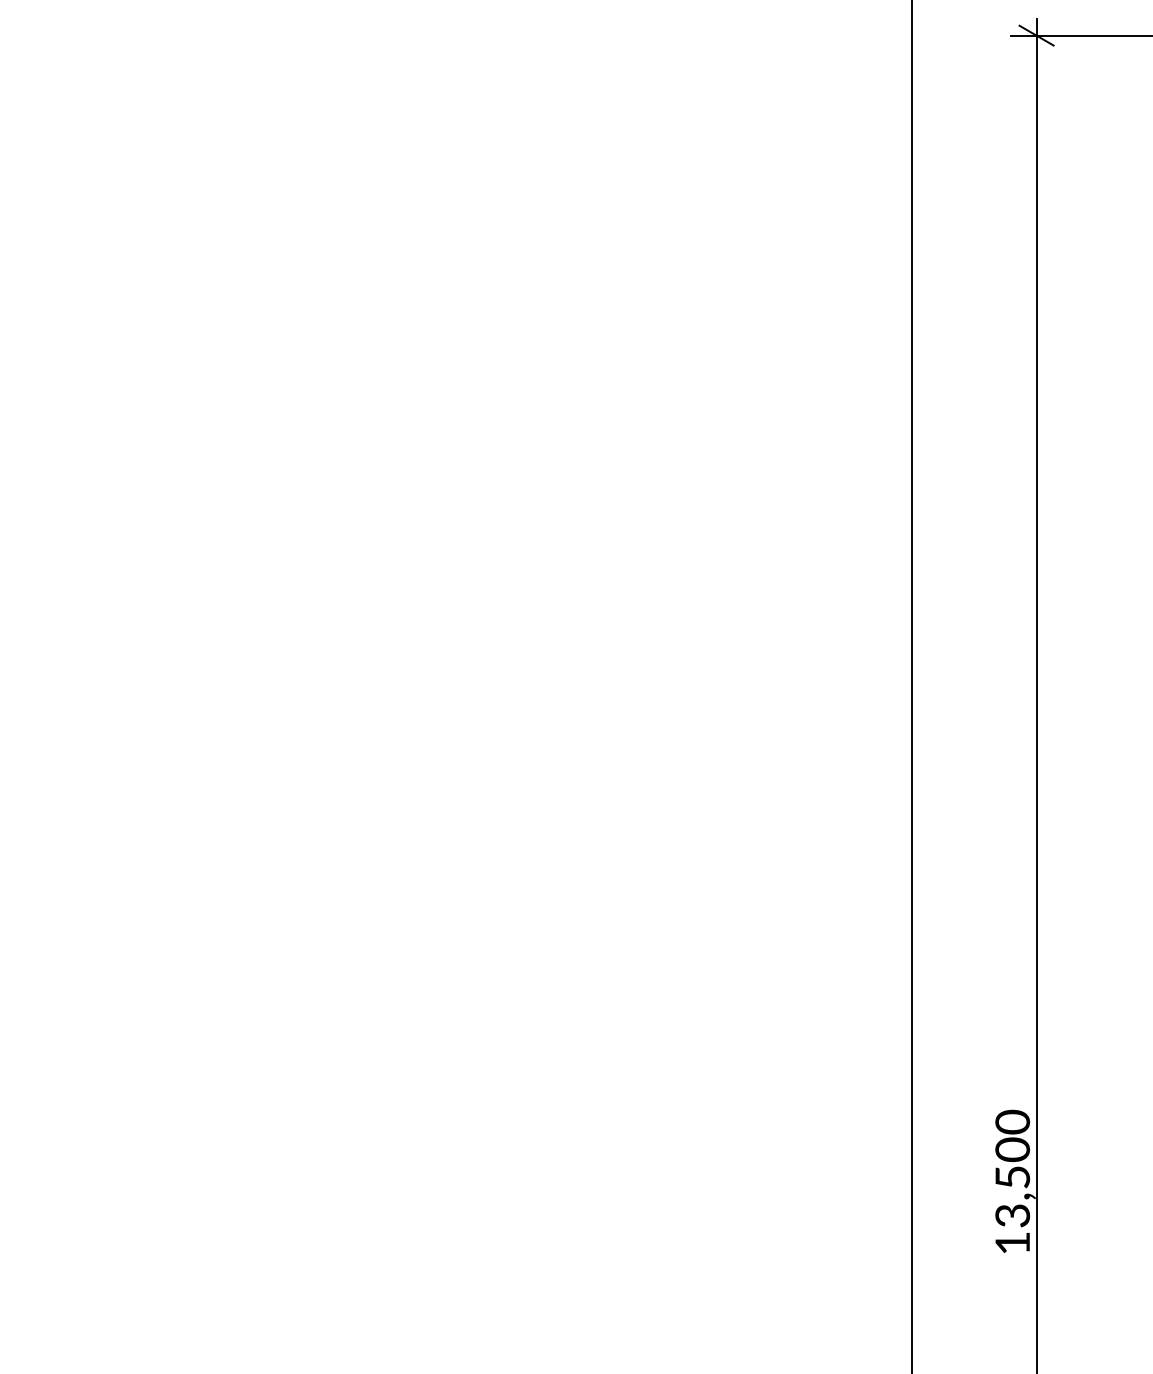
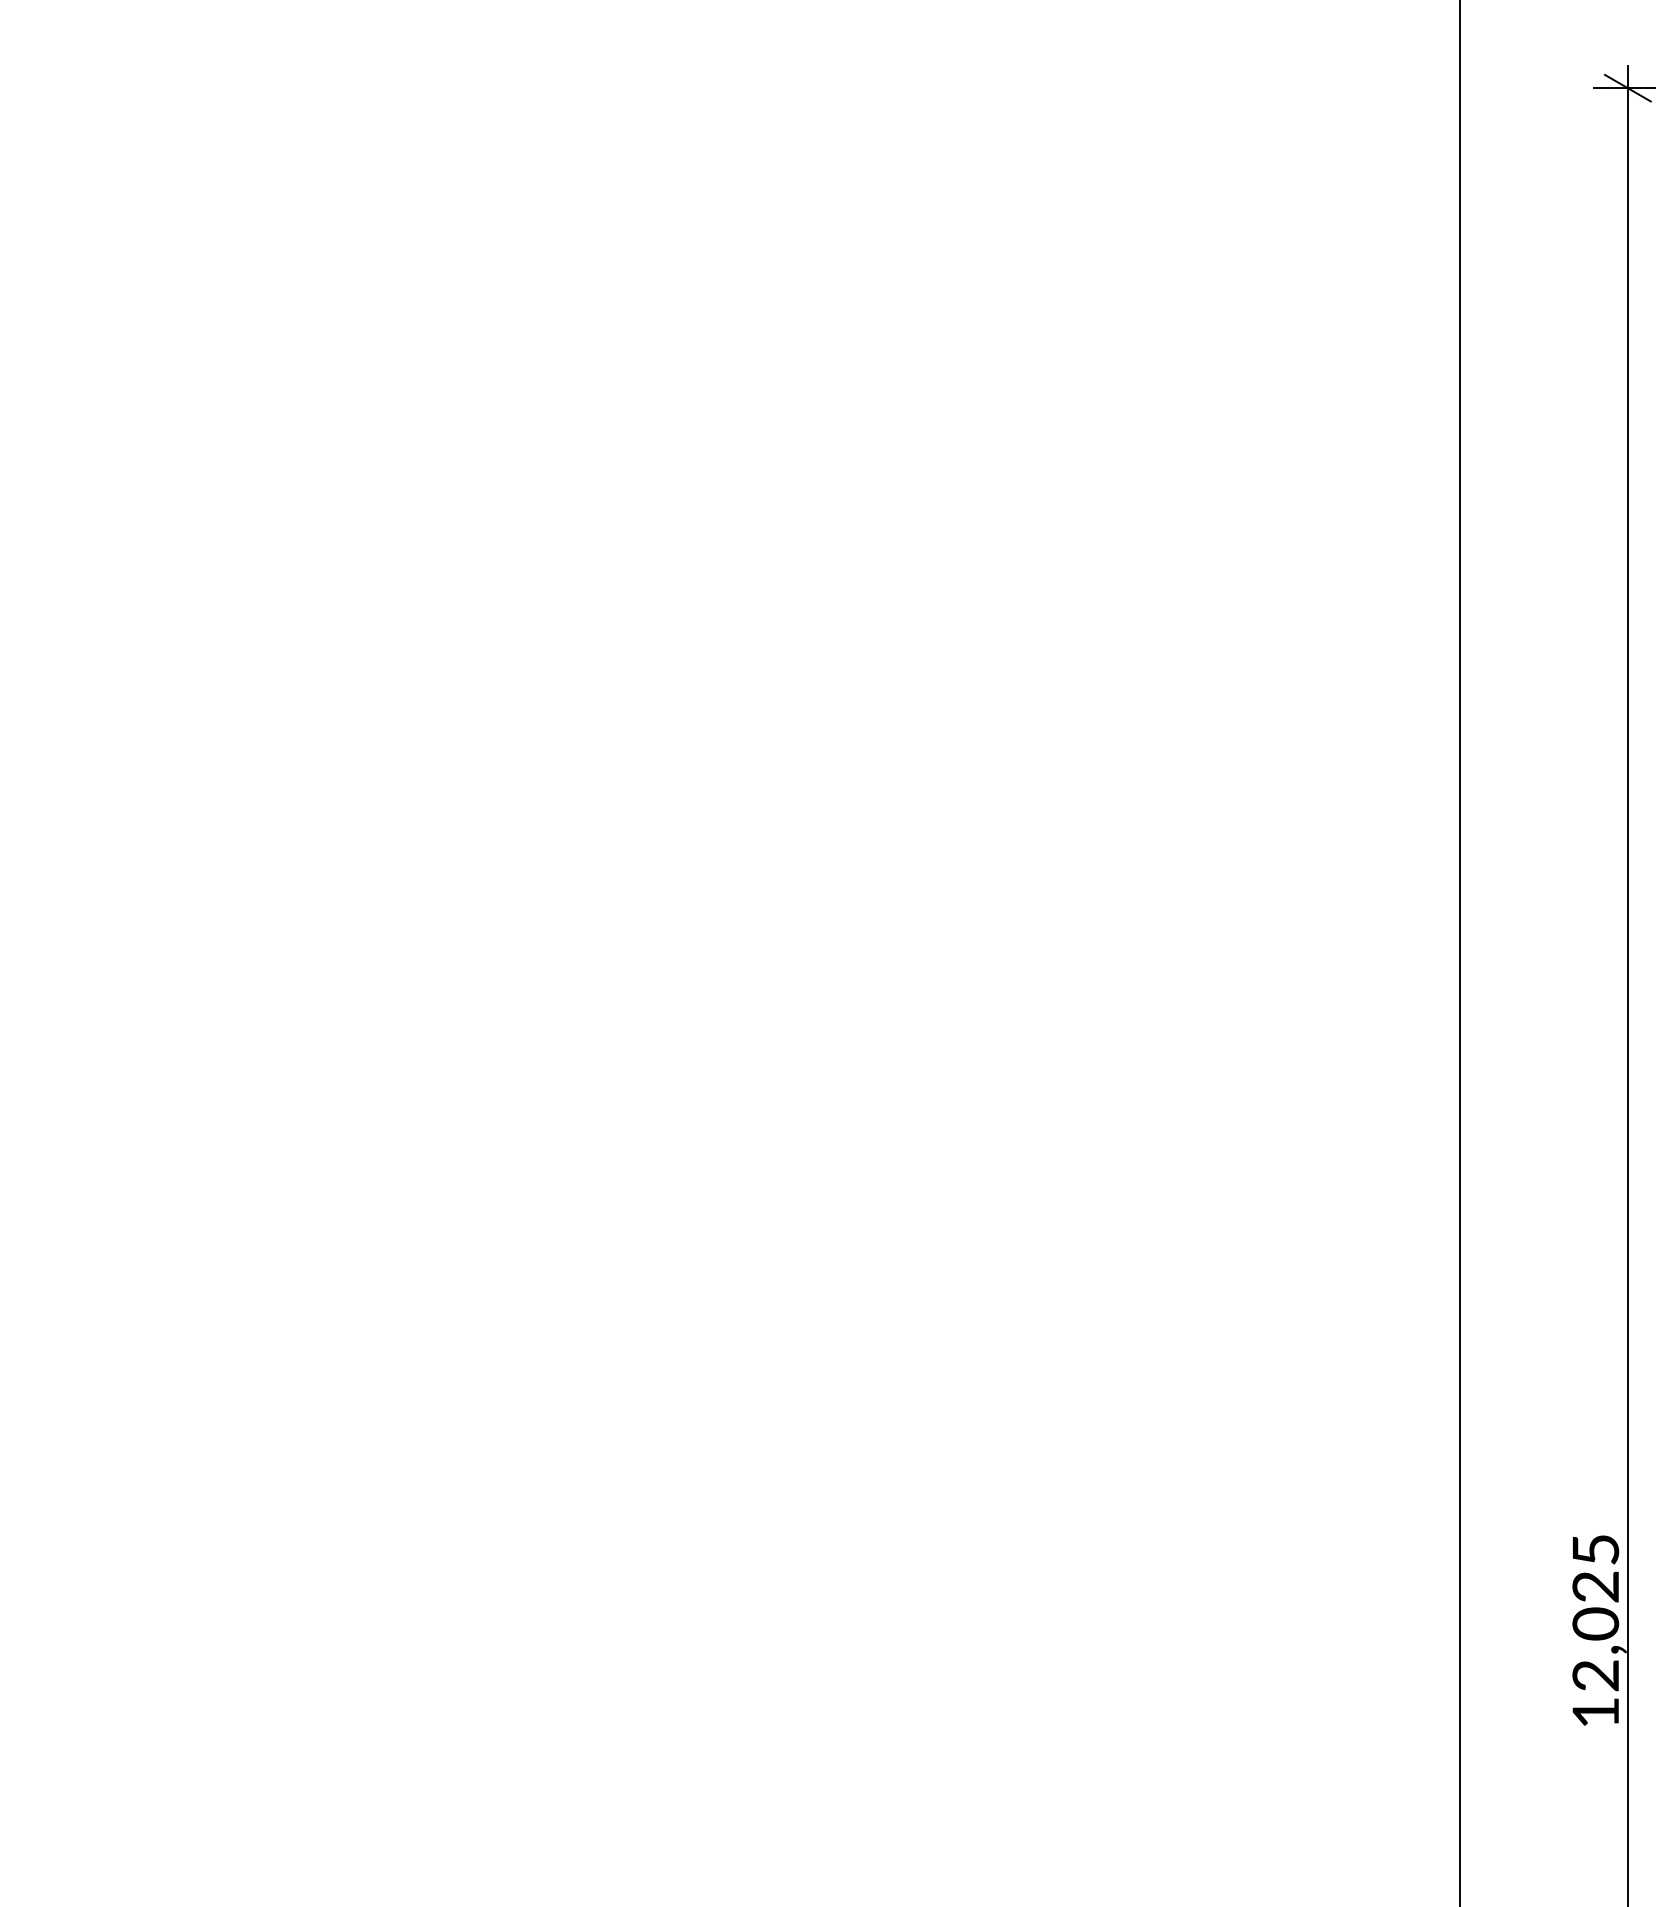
text: (1012, 1168) -> (1595, 1612), 13,500 -> 12,025

